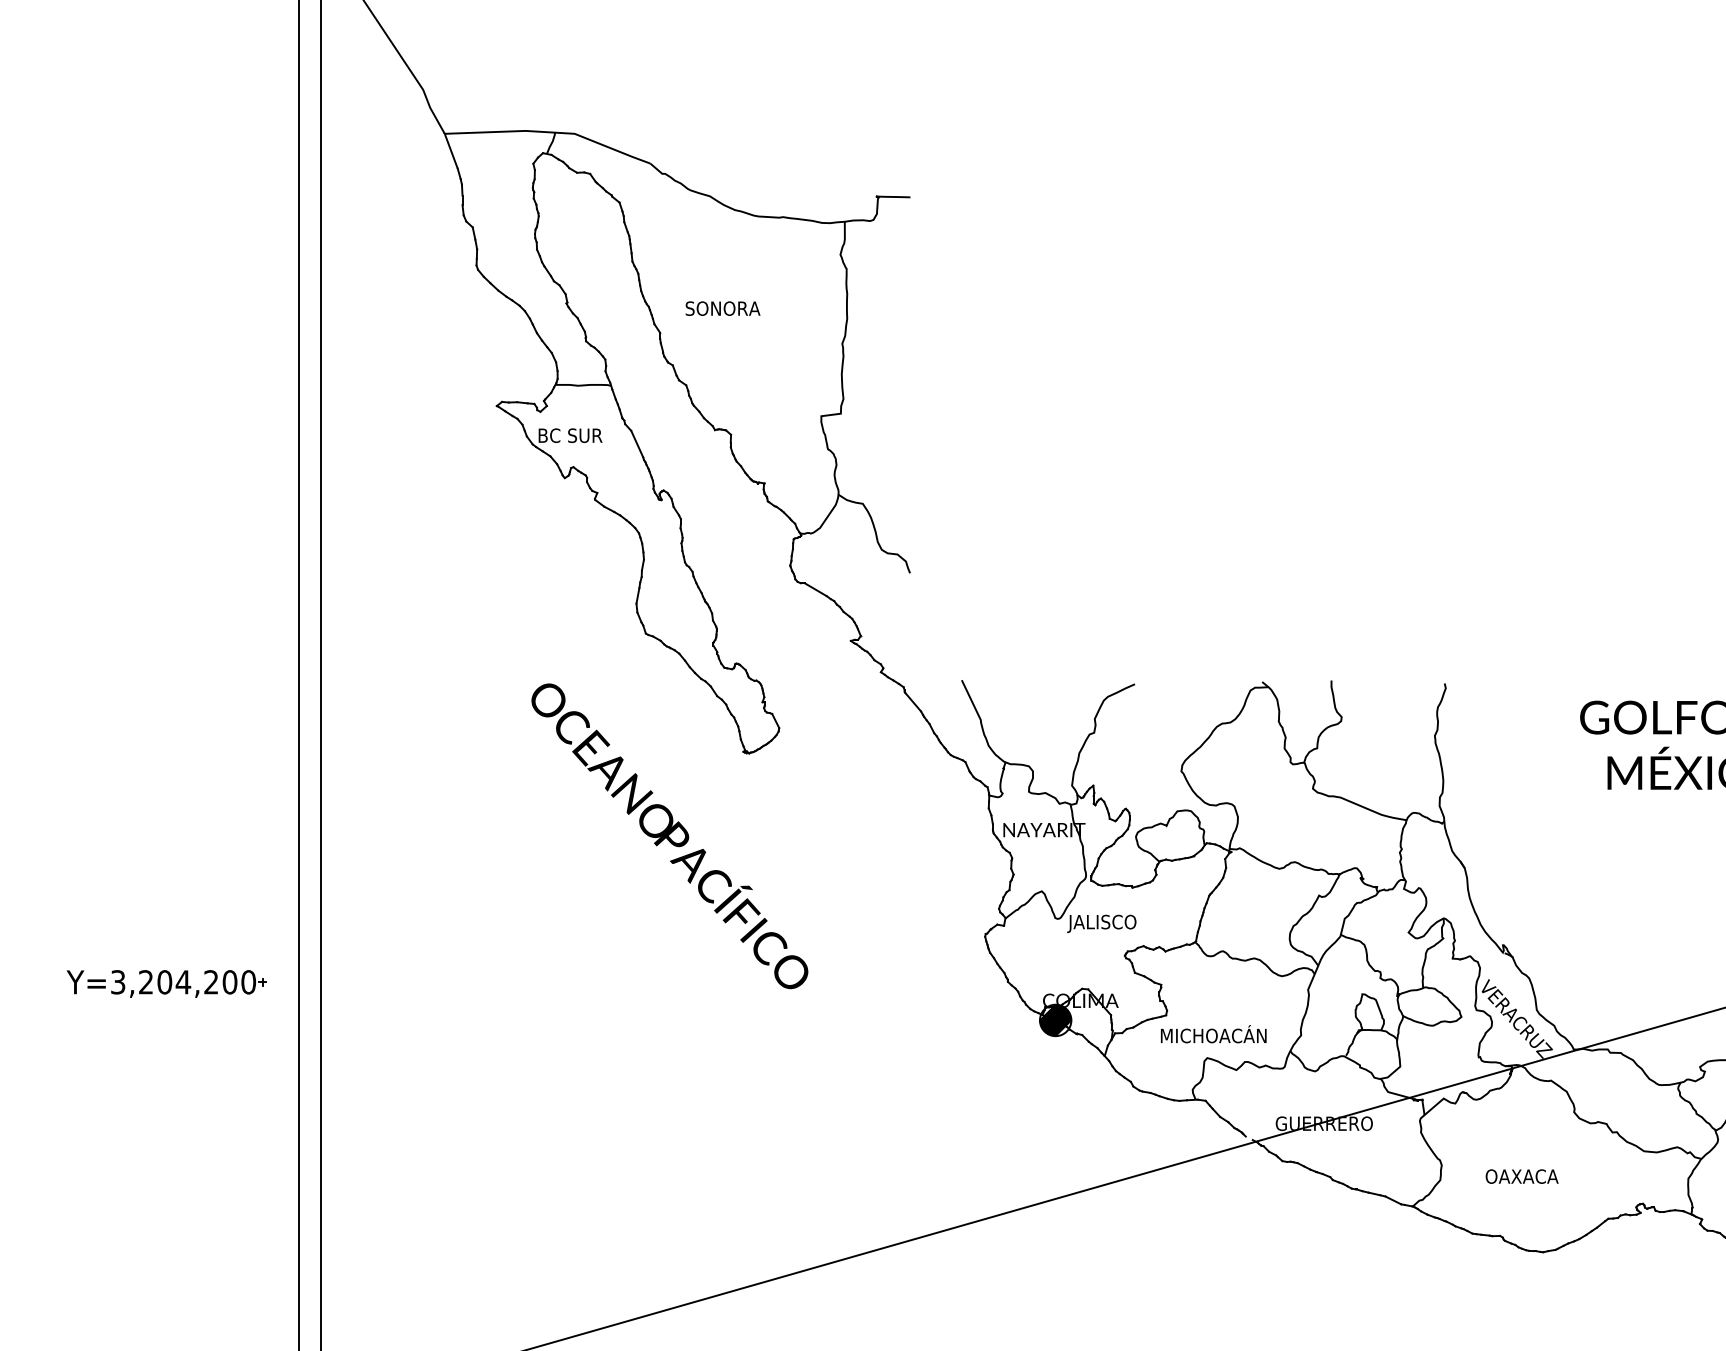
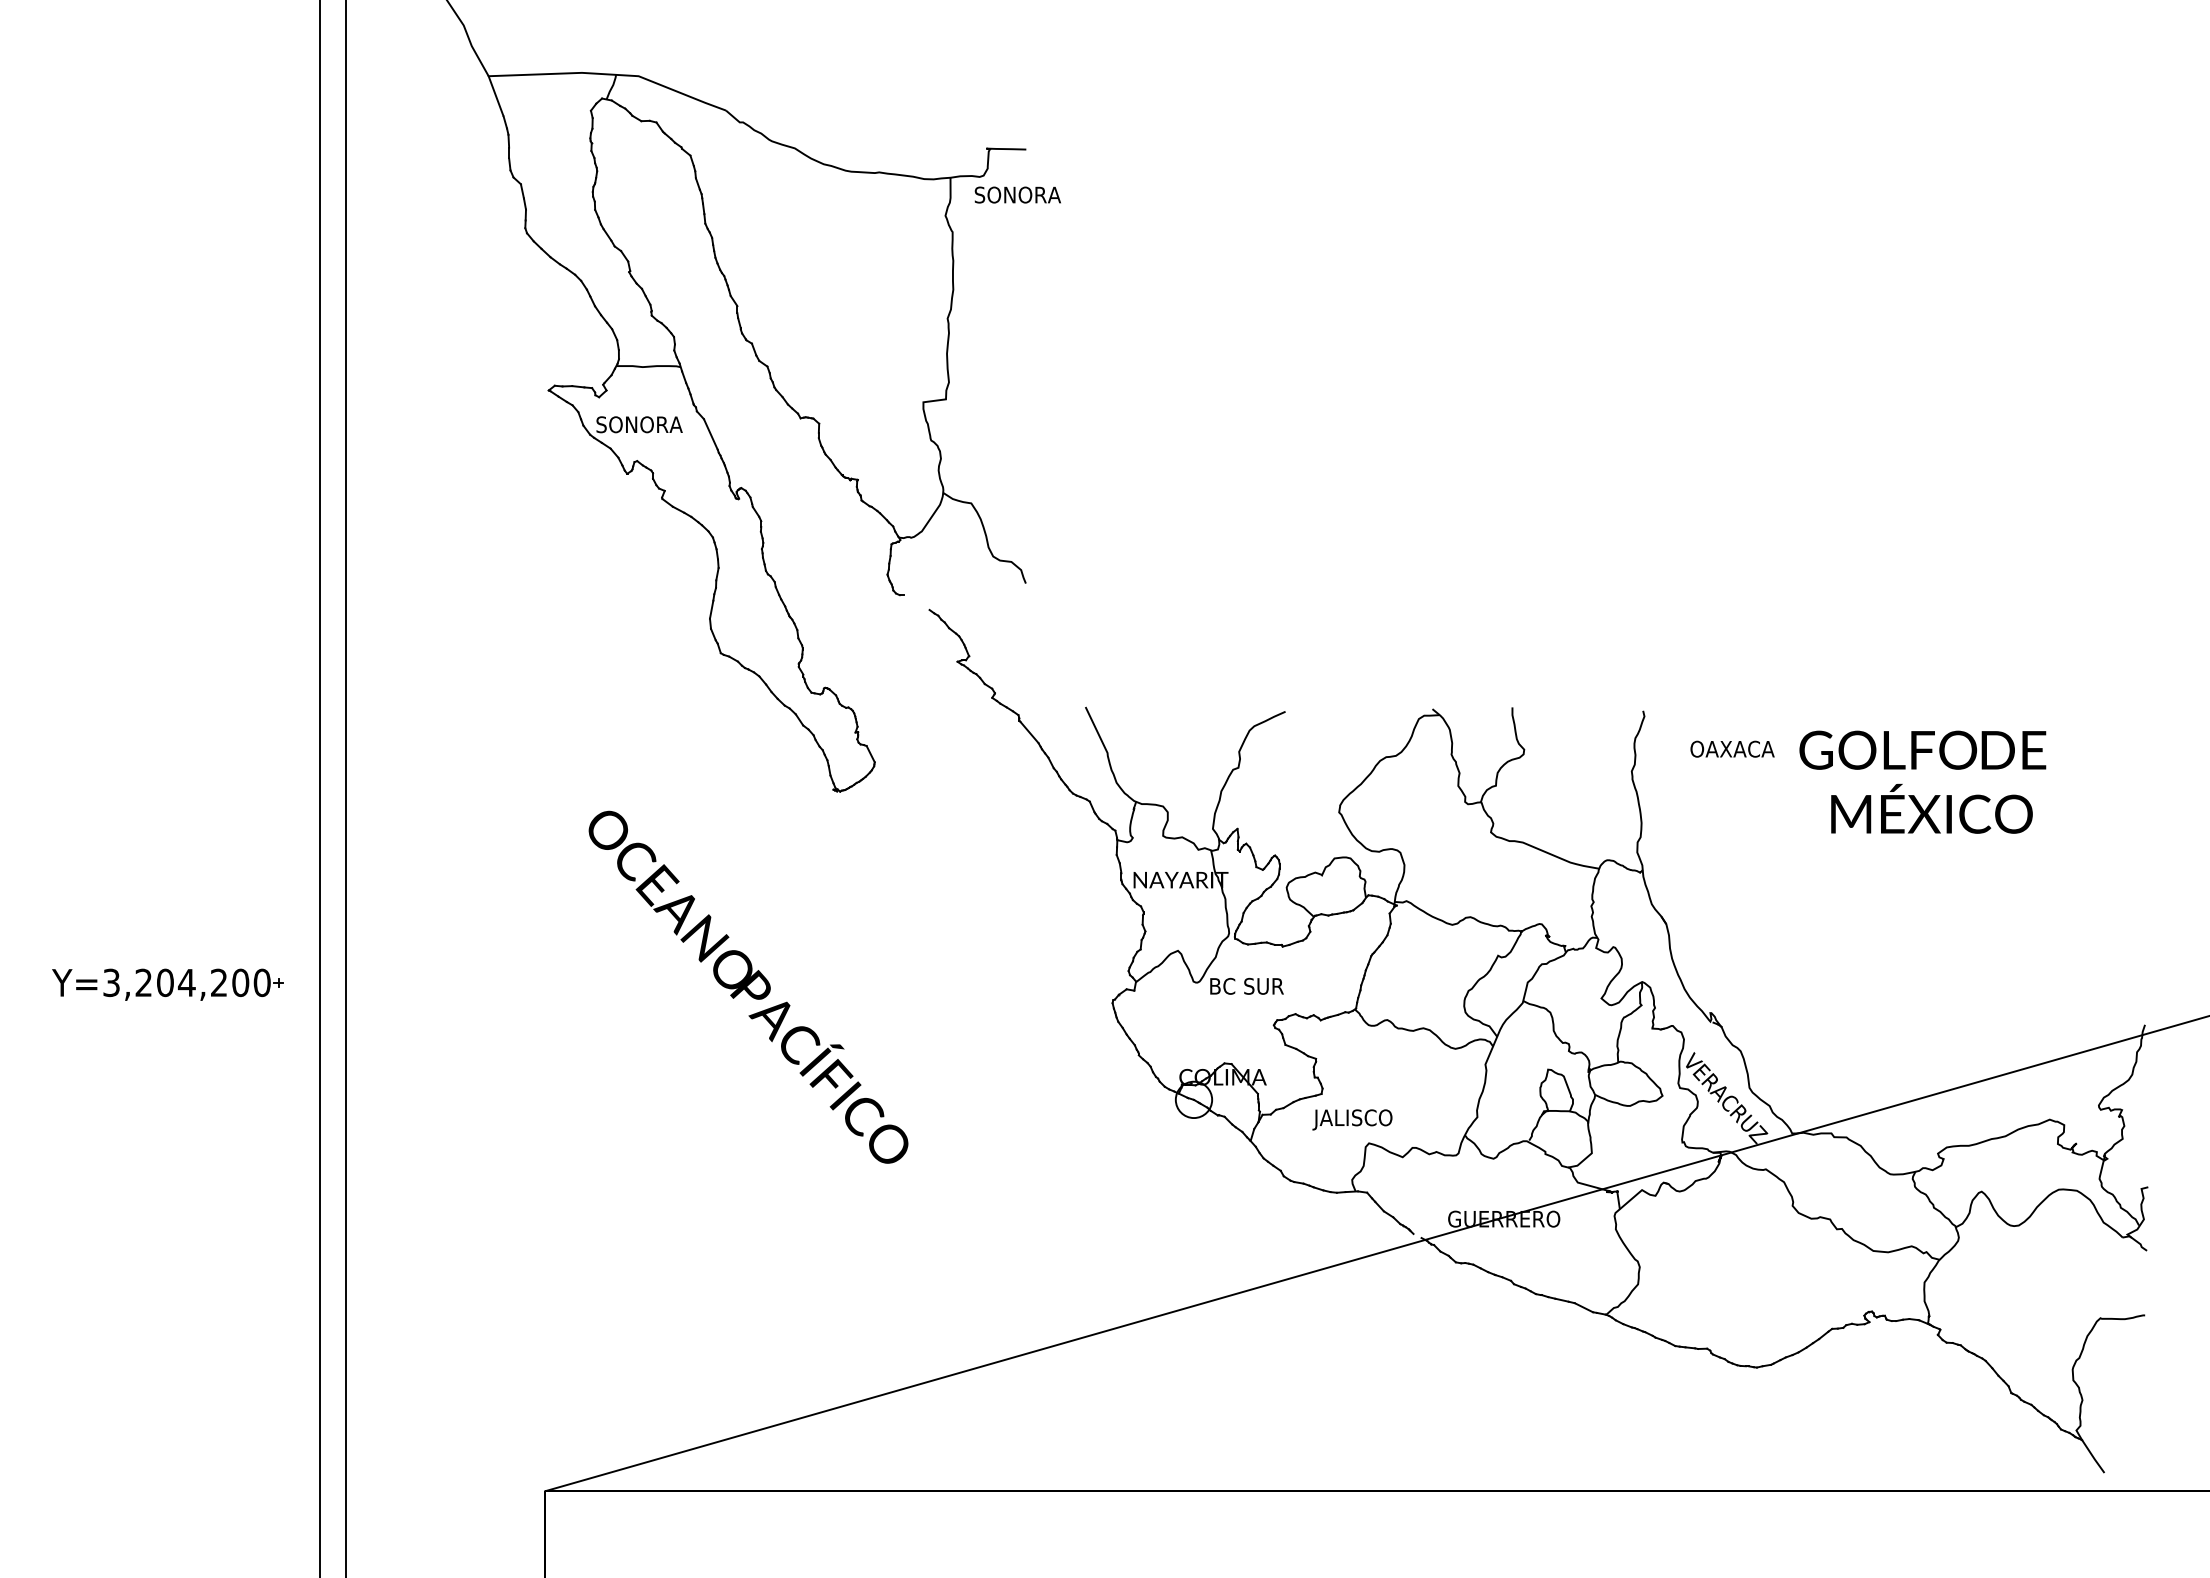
text: (722, 308) -> (1017, 194), moved
text: (575, 435) -> (639, 424), BC SUR -> SONORA
line: (815, 589) -> (916, 602), removed
text: (669, 835) -> (748, 986), moved
text: (1102, 923) -> (1247, 987), JALISCO -> BC SUR
part: (166, 983) -> (167, 984), moved
hatch: (1055, 1020) -> (1193, 1099), removed
text: (1212, 1035) -> (1374, 1117), MICHOACÁN -> JALISCO
text: (1522, 1175) -> (1732, 748), moved

